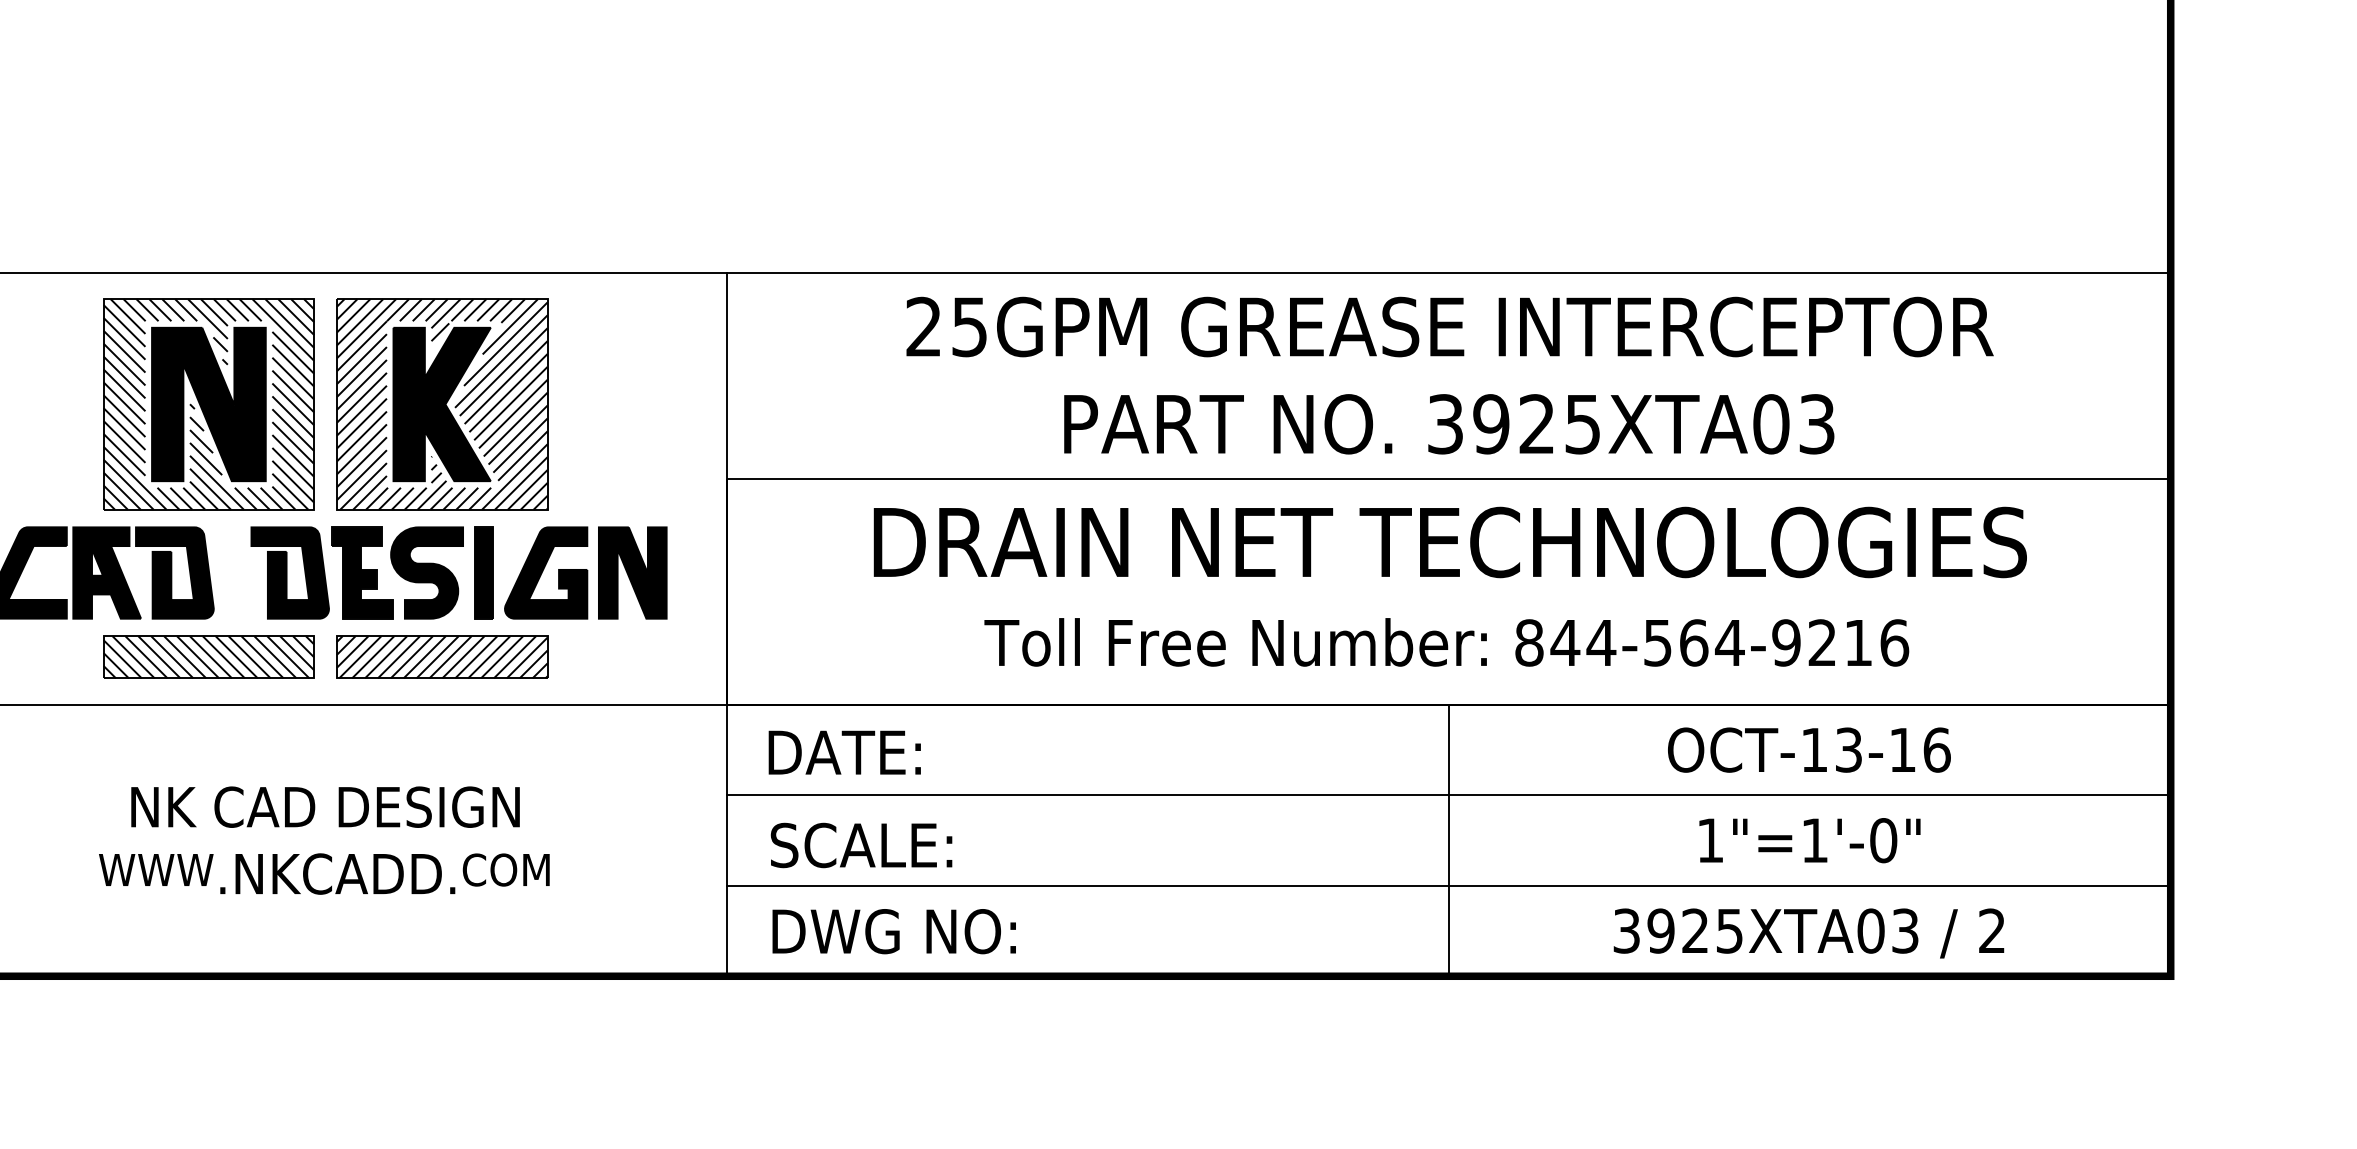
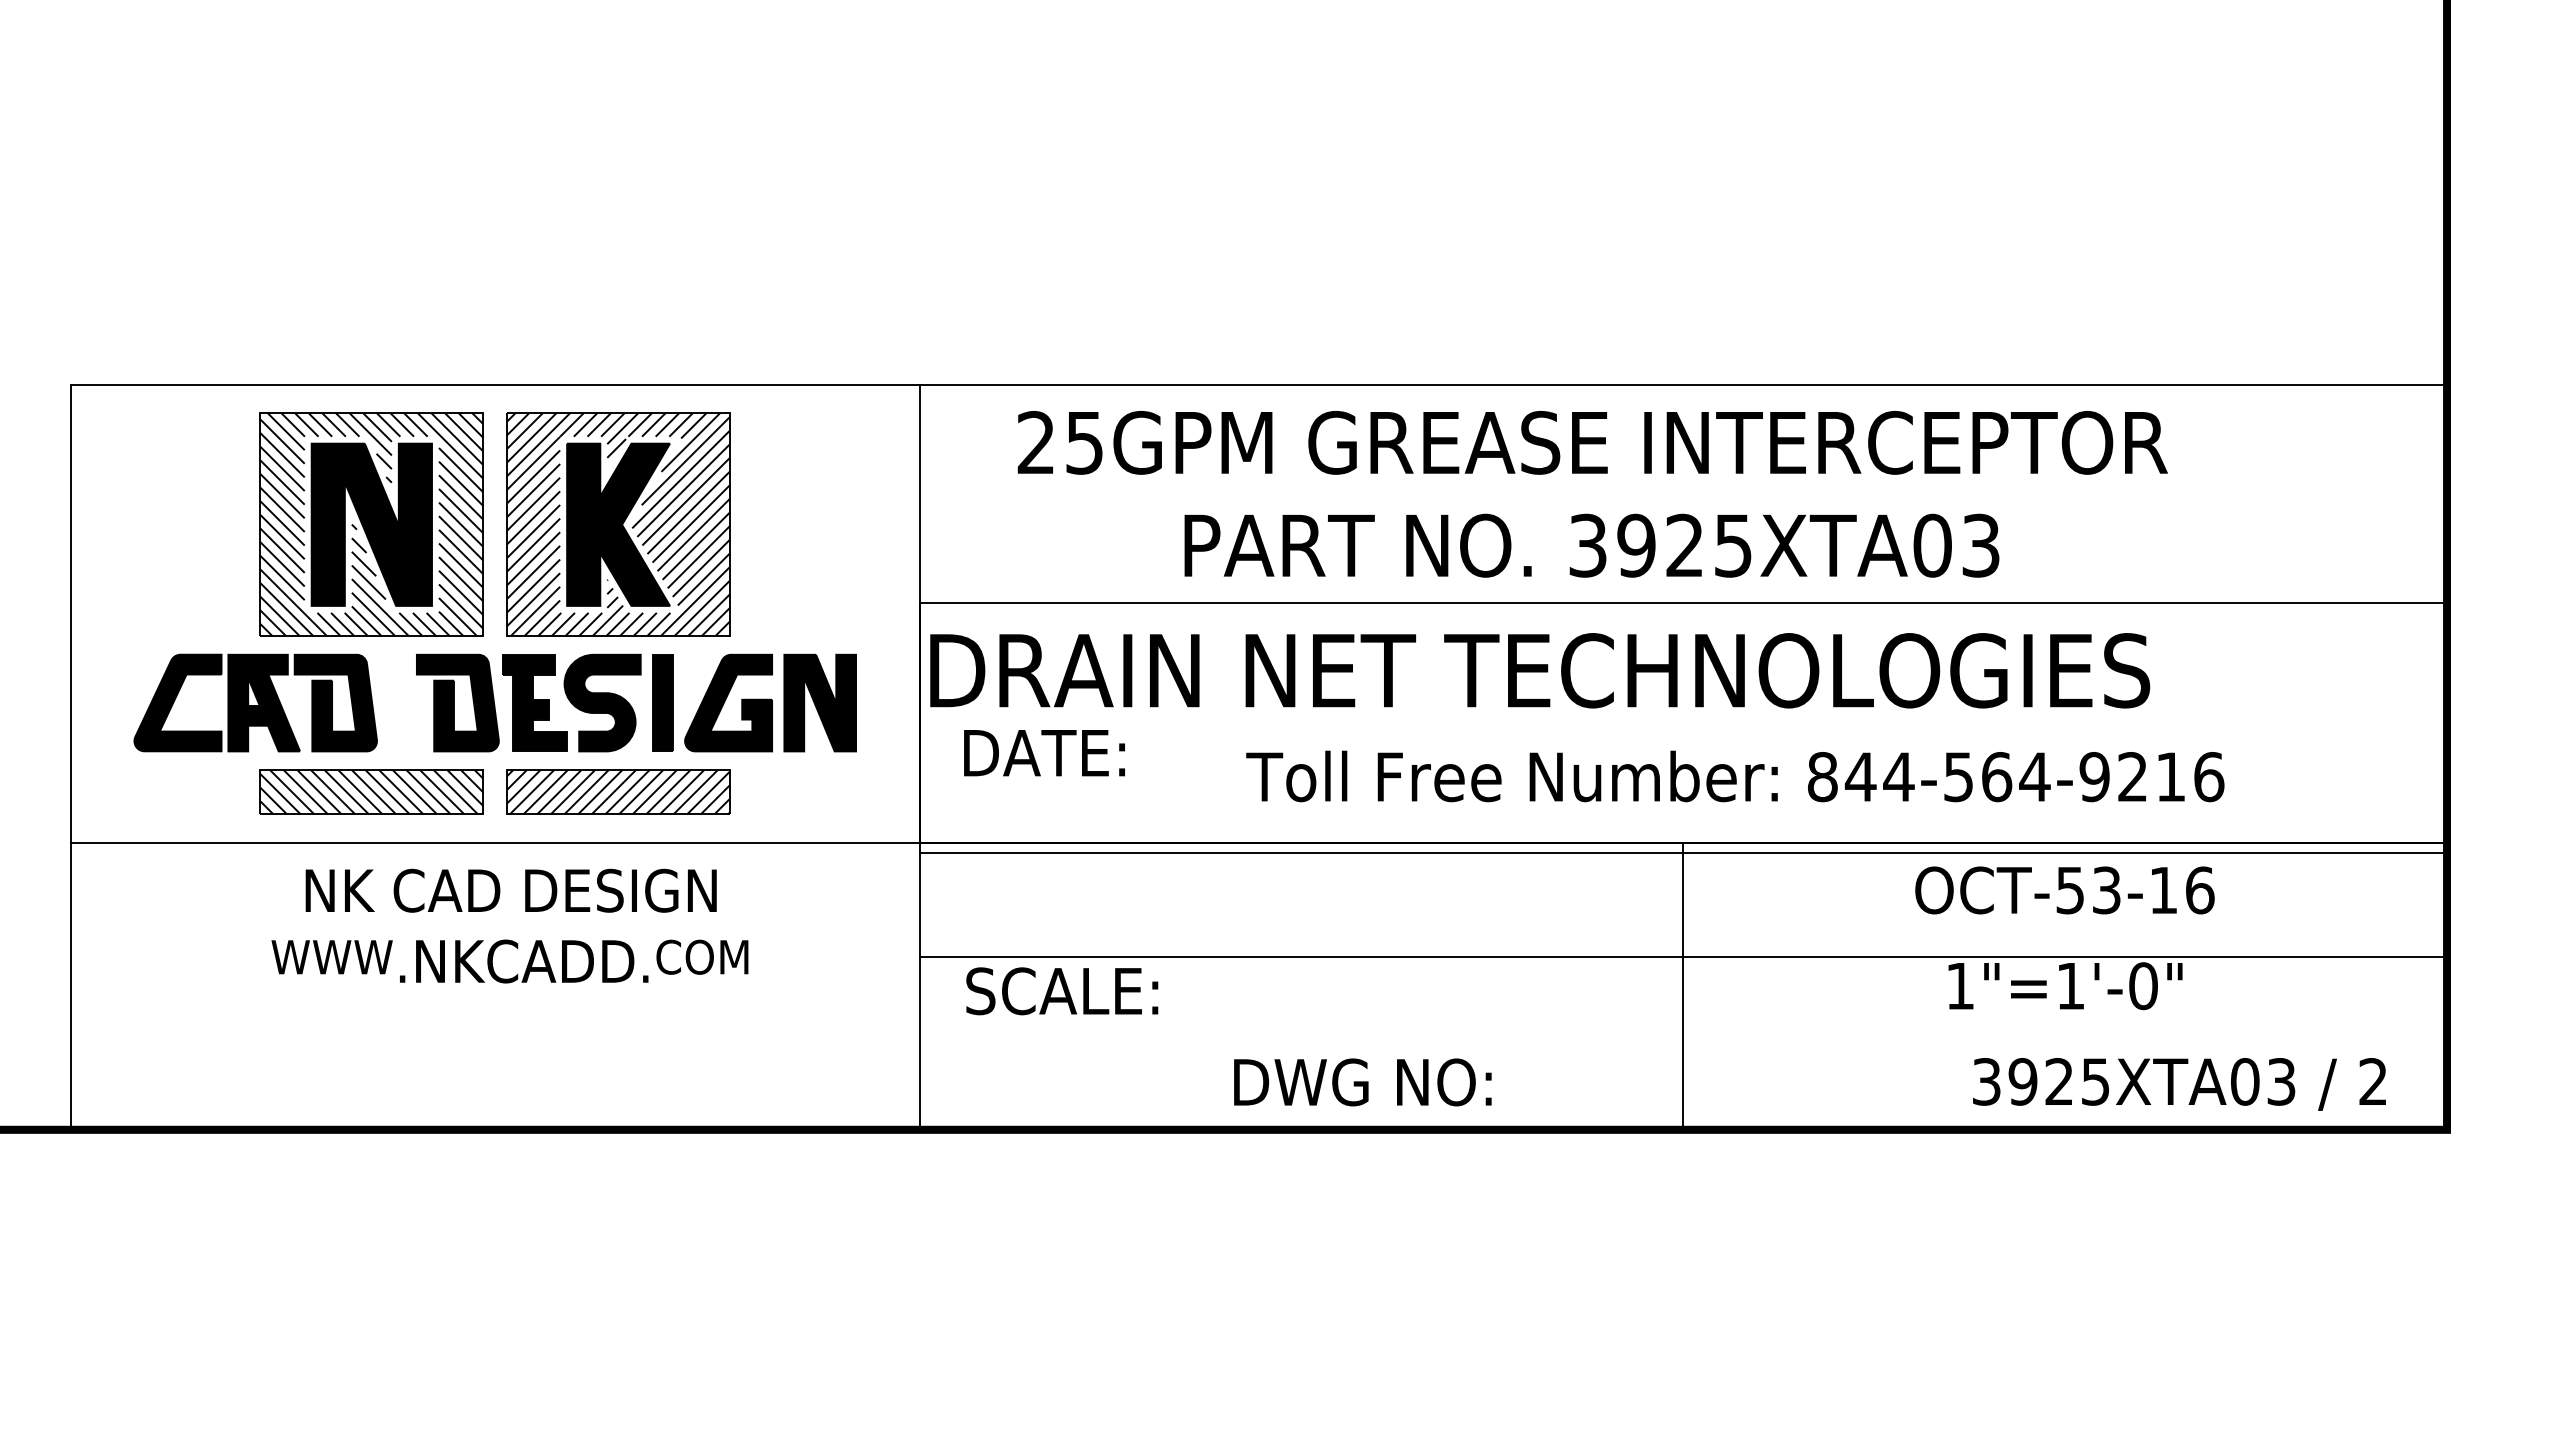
text: (1449, 375) -> (1592, 494), moved
text: (1450, 542) -> (1540, 670), moved
text: (1446, 642) -> (1735, 776), moved
text: (1813, 750) -> (2069, 890), OCT-13-16 -> OCT-53-16
text: (844, 753) -> (1044, 753), moved
line: (1448, 795) -> (1683, 853), moved
text: (323, 839) -> (509, 925), moved
line: (1448, 886) -> (1683, 957), moved
text: (893, 931) -> (1362, 1082), moved
text: (1808, 933) -> (2179, 1084), moved

